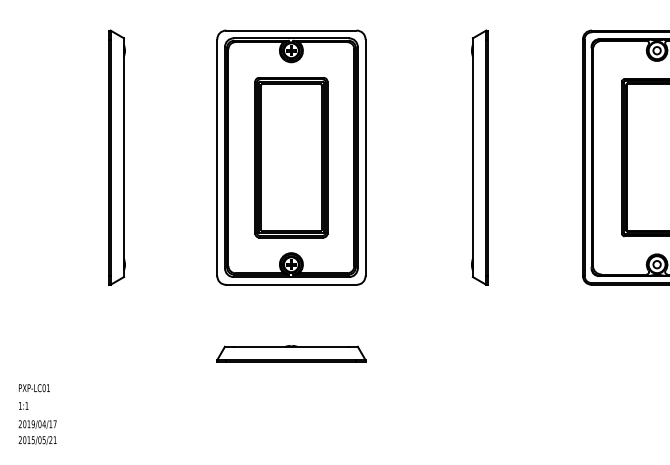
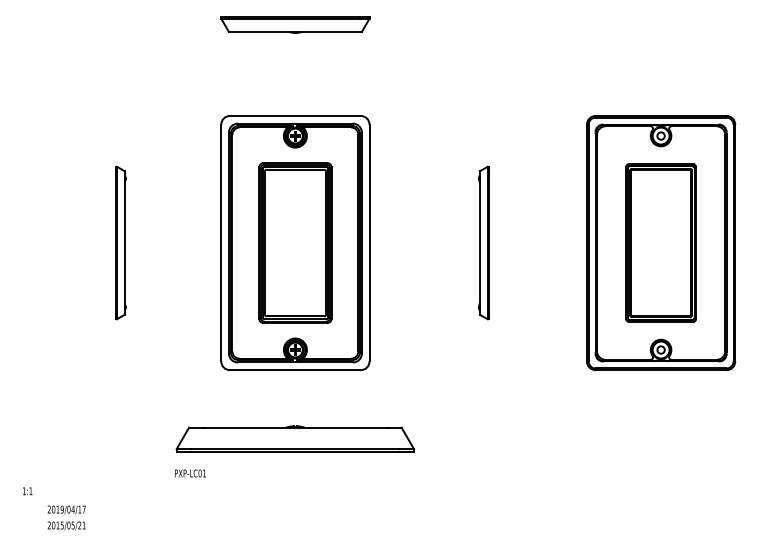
part: (116, 157) -> (120, 242), size x0.6
part: (479, 157) -> (483, 242), size x0.6
part: (291, 354) -> (295, 439), size x1.6
text: (34, 388) -> (190, 473), moved
text: (37, 432) -> (66, 517), moved

